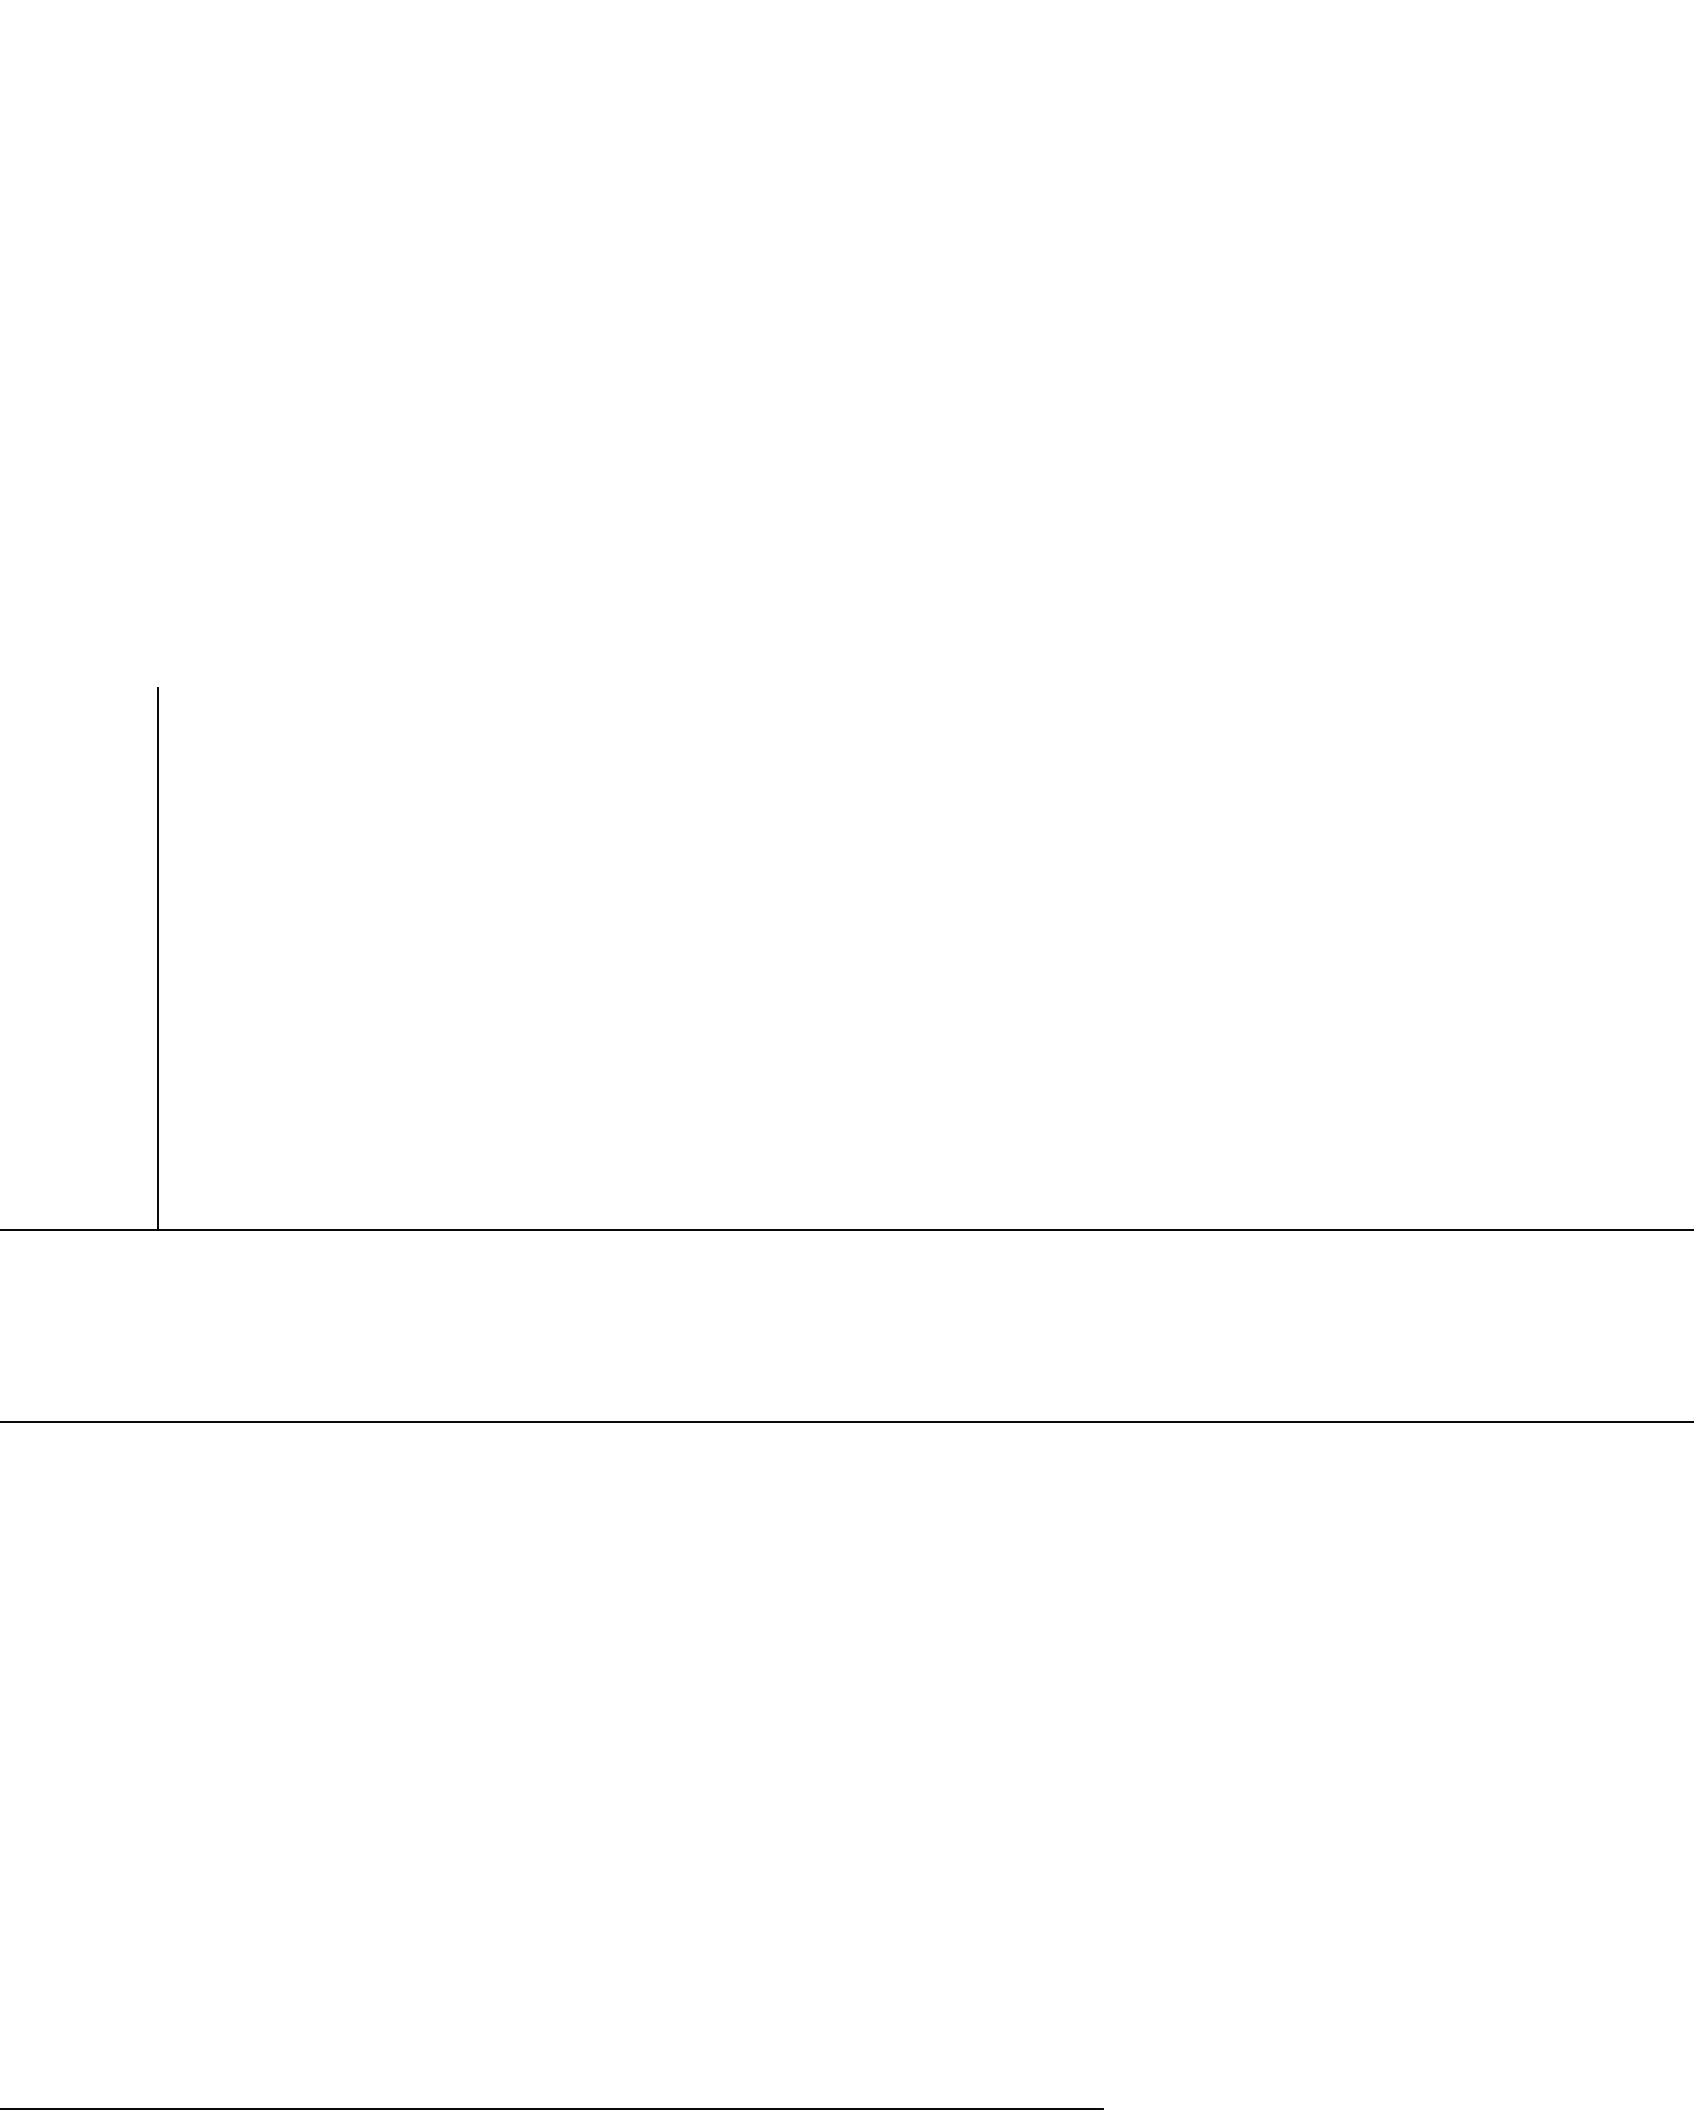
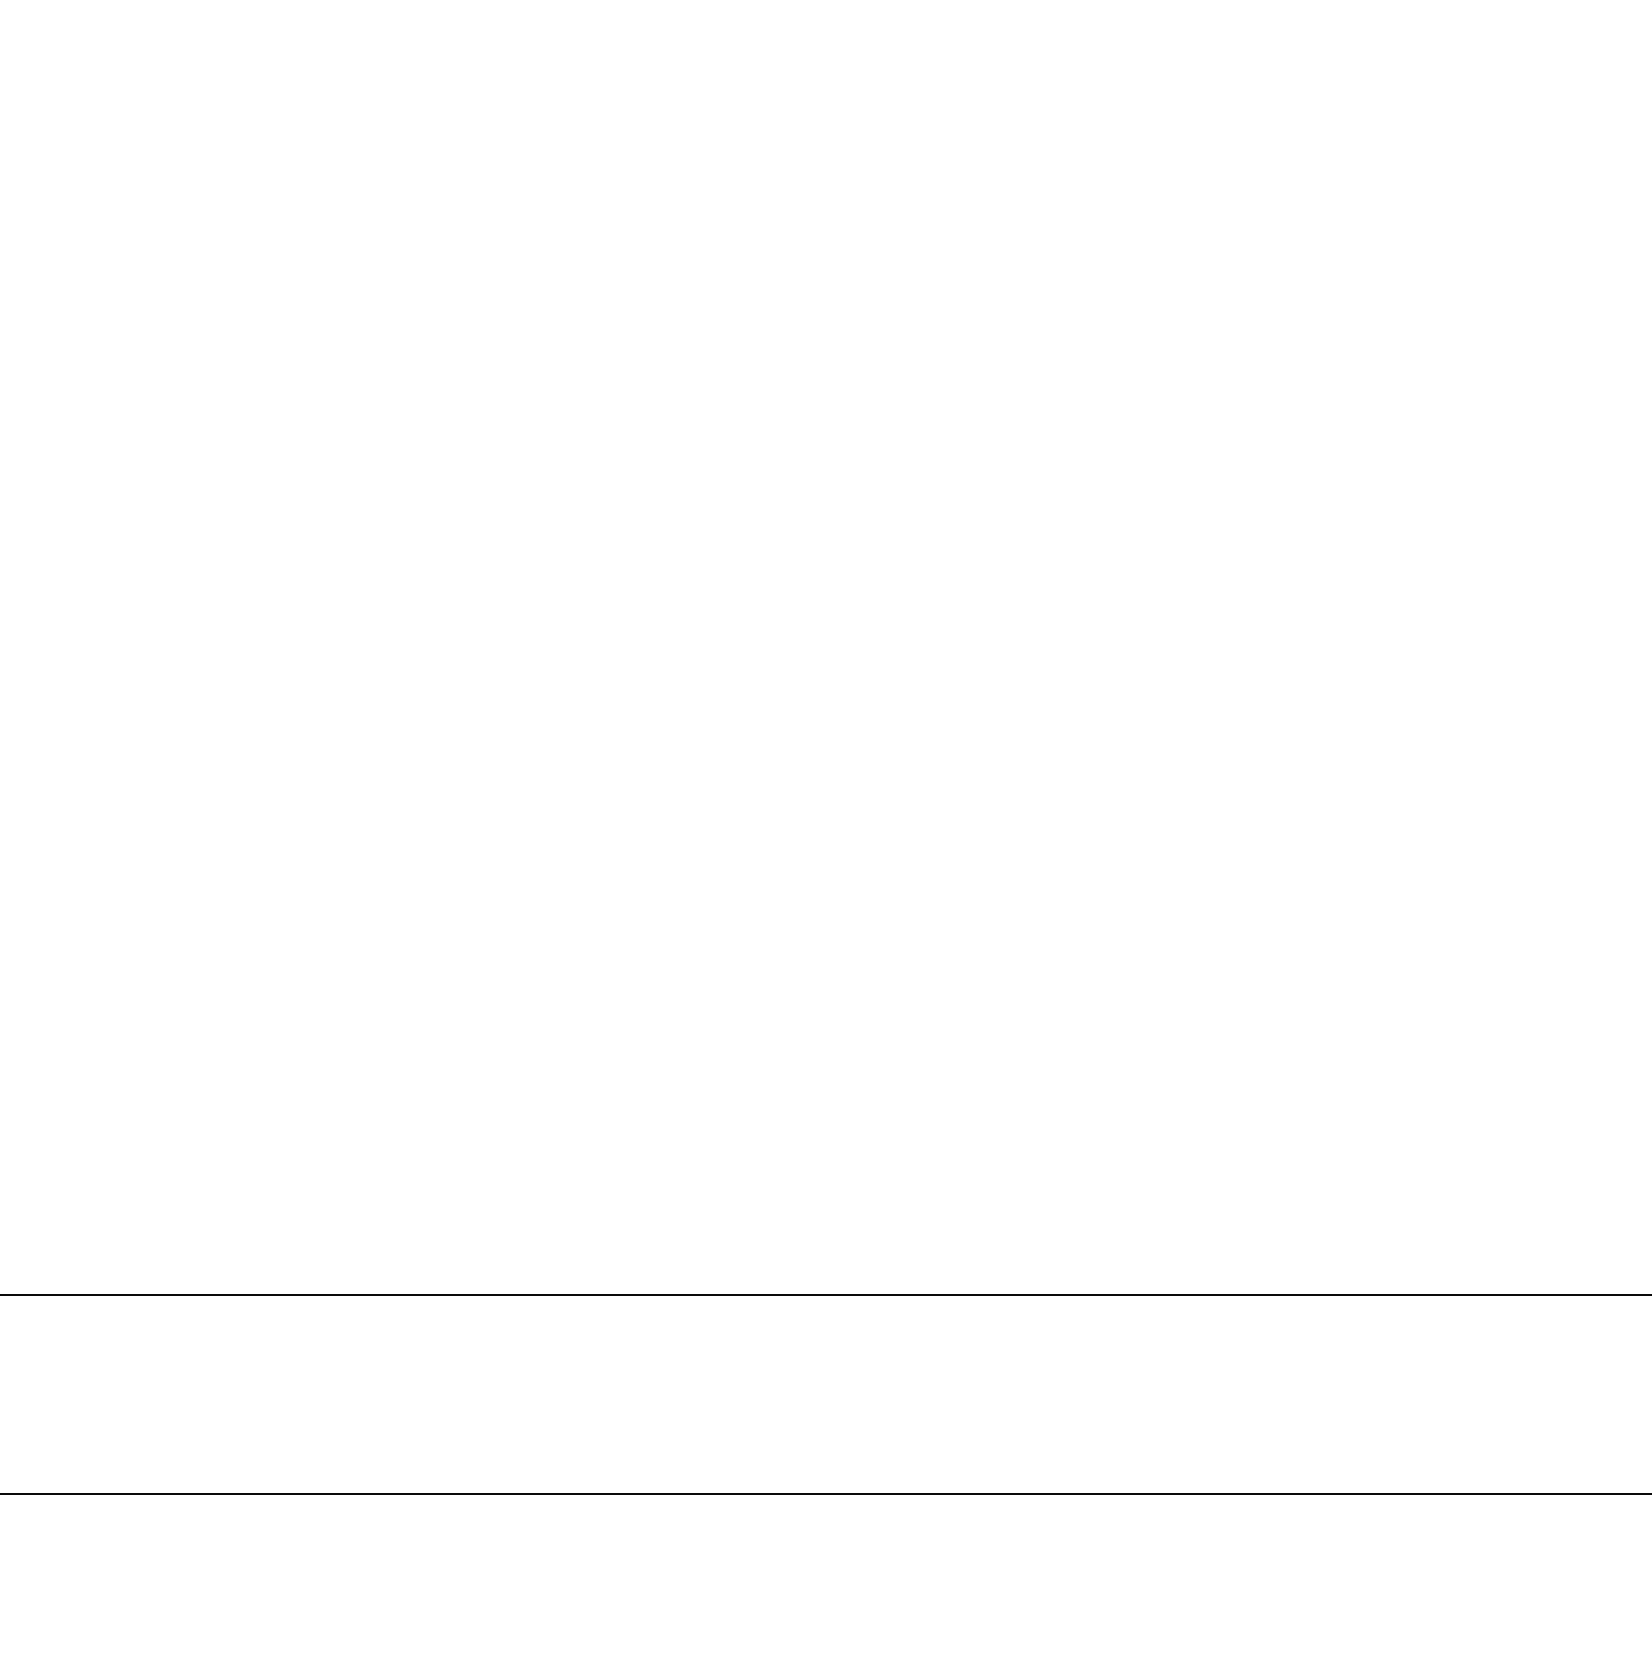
line: (158, 959) -> (14, 1014), removed

